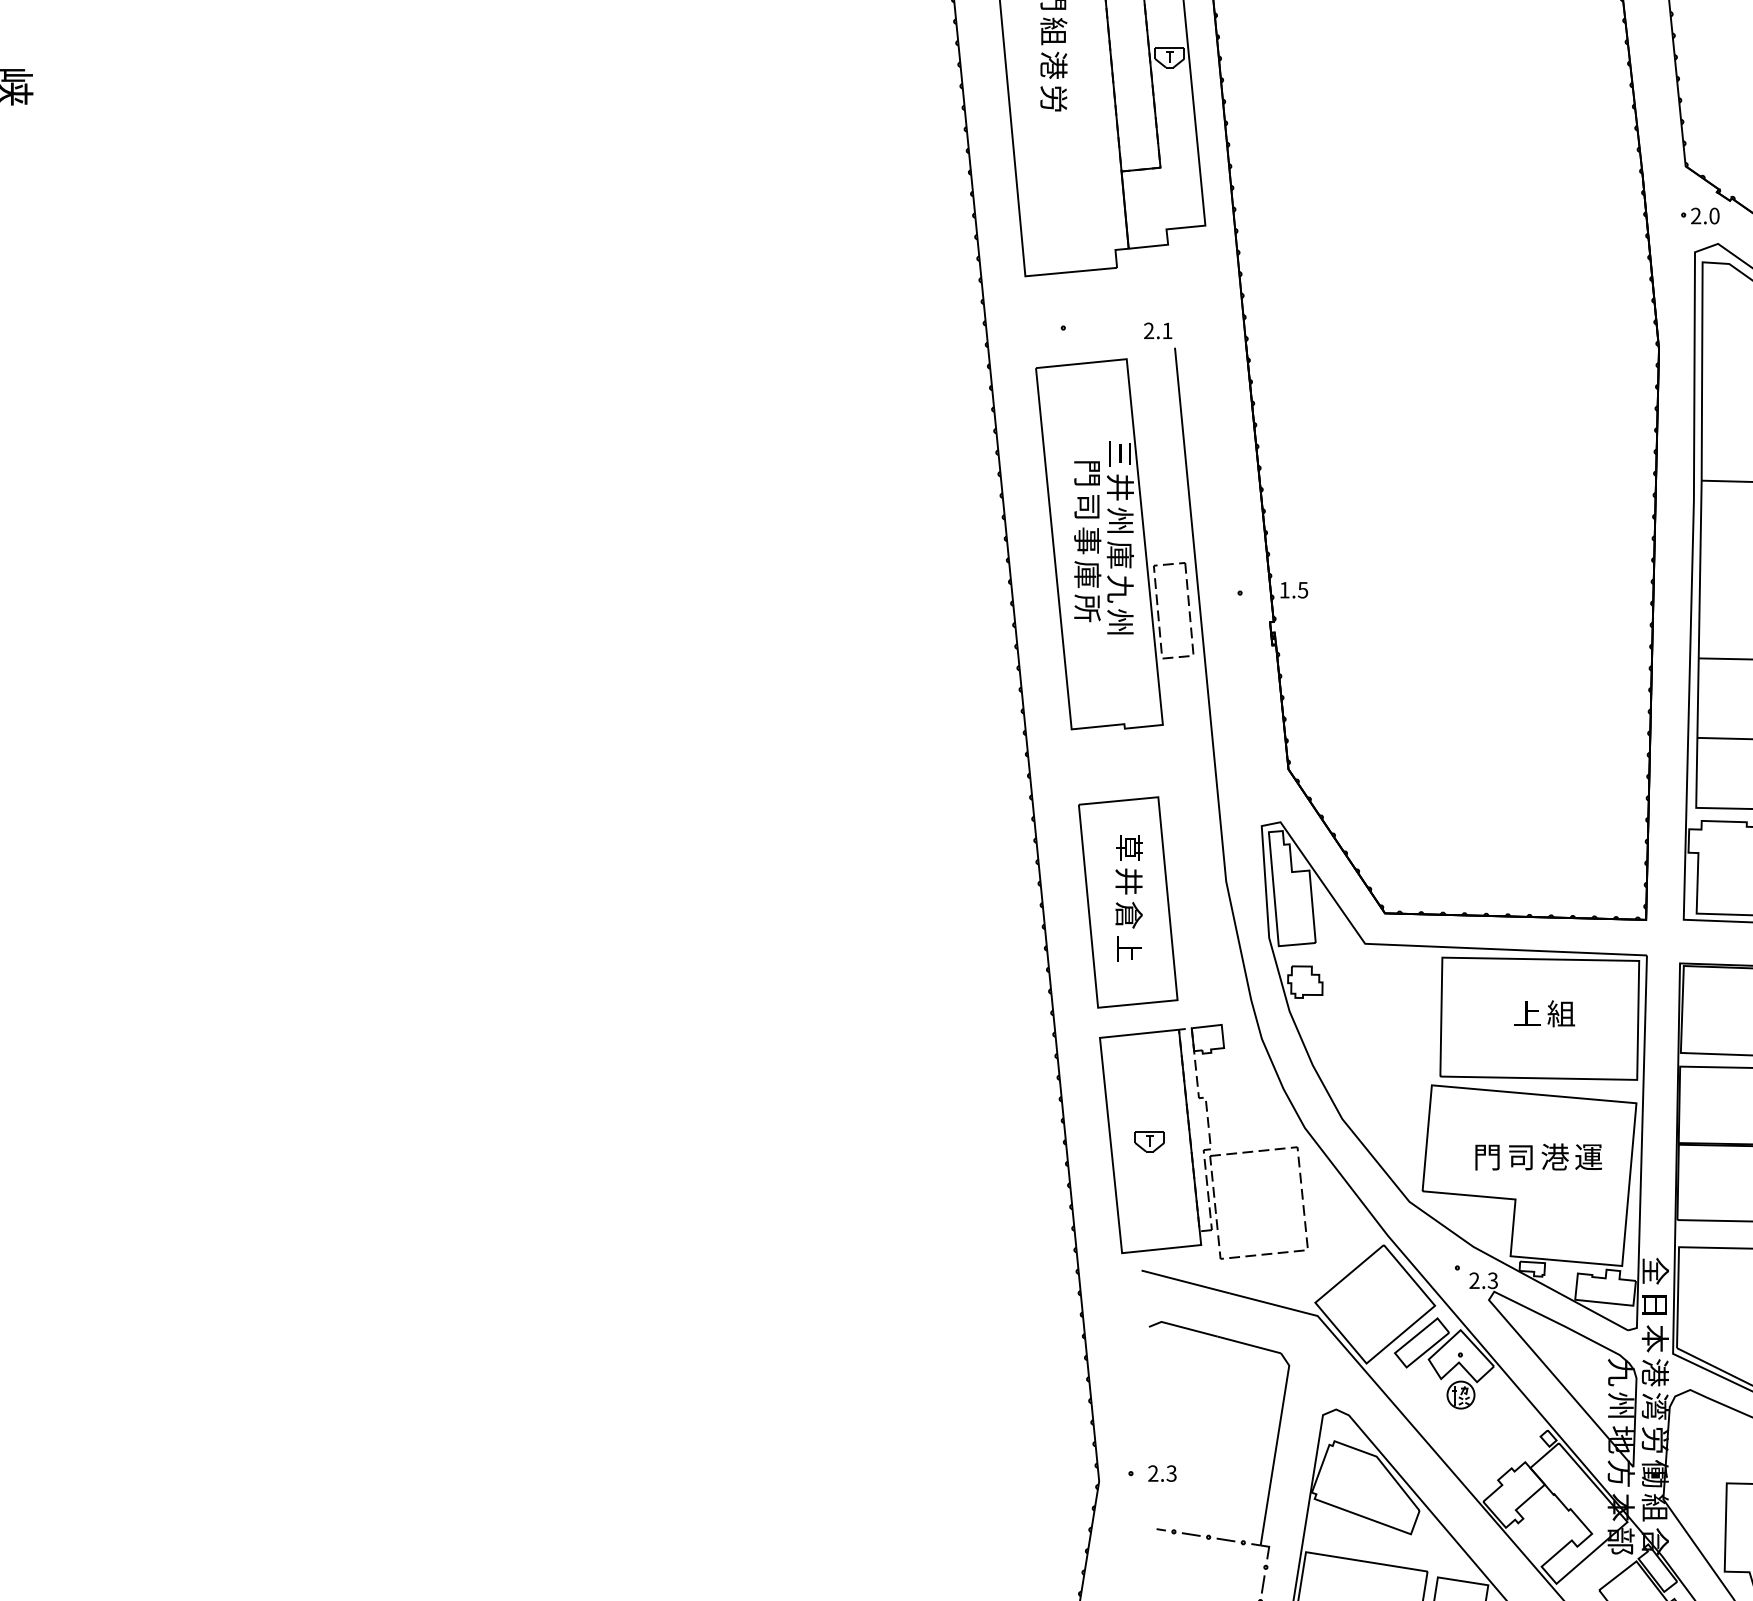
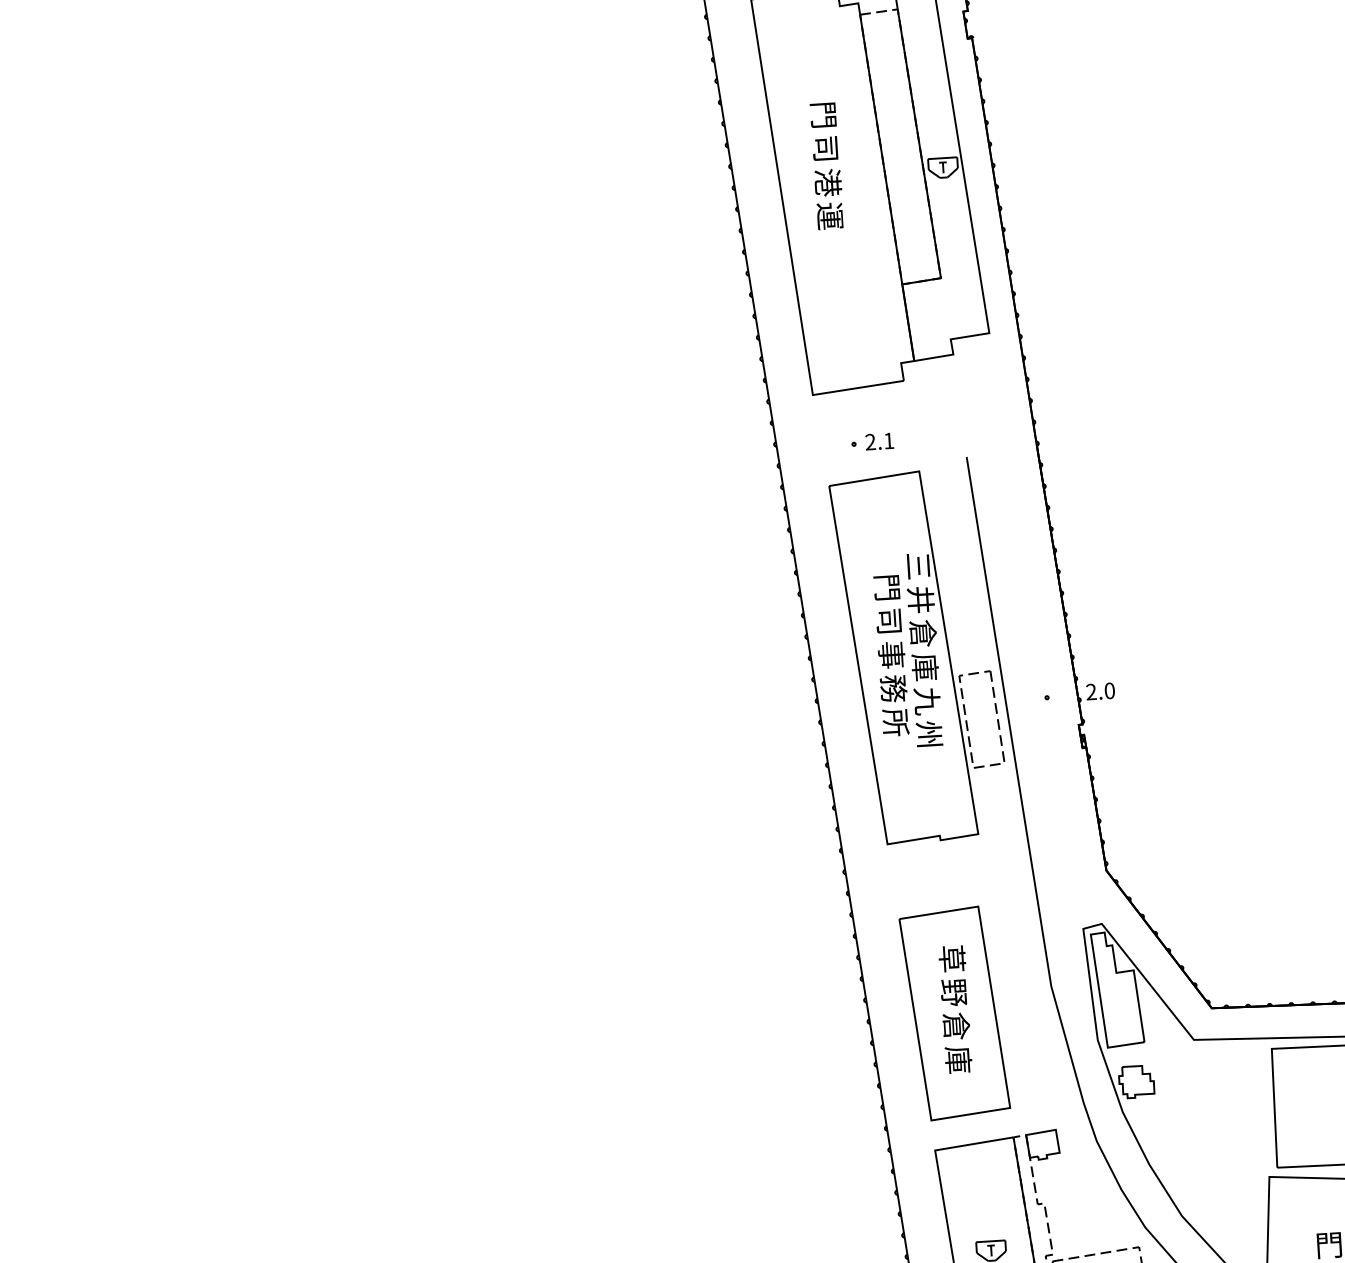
text: (1053, 31) -> (825, 148), 組 -> 司
text: (1053, 98) -> (829, 215), 労 -> 運
text: (1158, 330) -> (880, 441), moved
text: (1120, 520) -> (923, 632), 州 -> 倉
text: (1087, 574) -> (893, 688), 庫 -> 務
text: (1293, 589) -> (1100, 690), 1.5 -> 2.0
text: (1128, 881) -> (953, 992), 井 -> 野
text: (1128, 948) -> (958, 1059), 上 -> 庫

